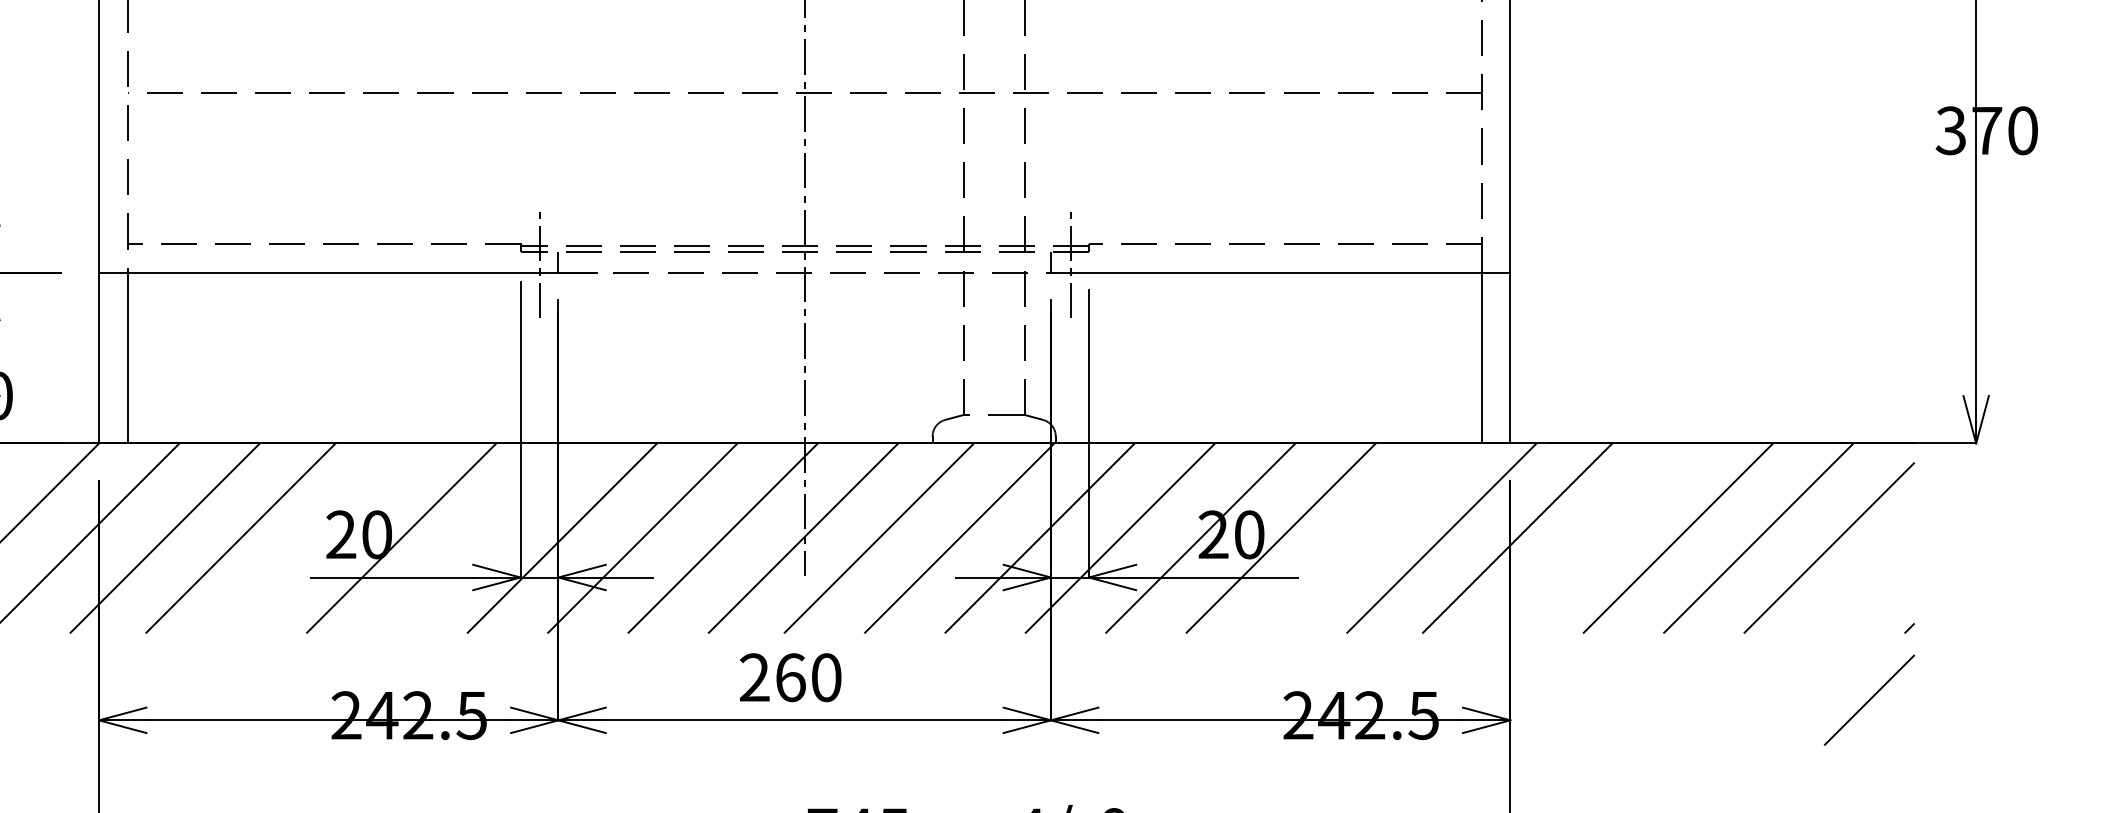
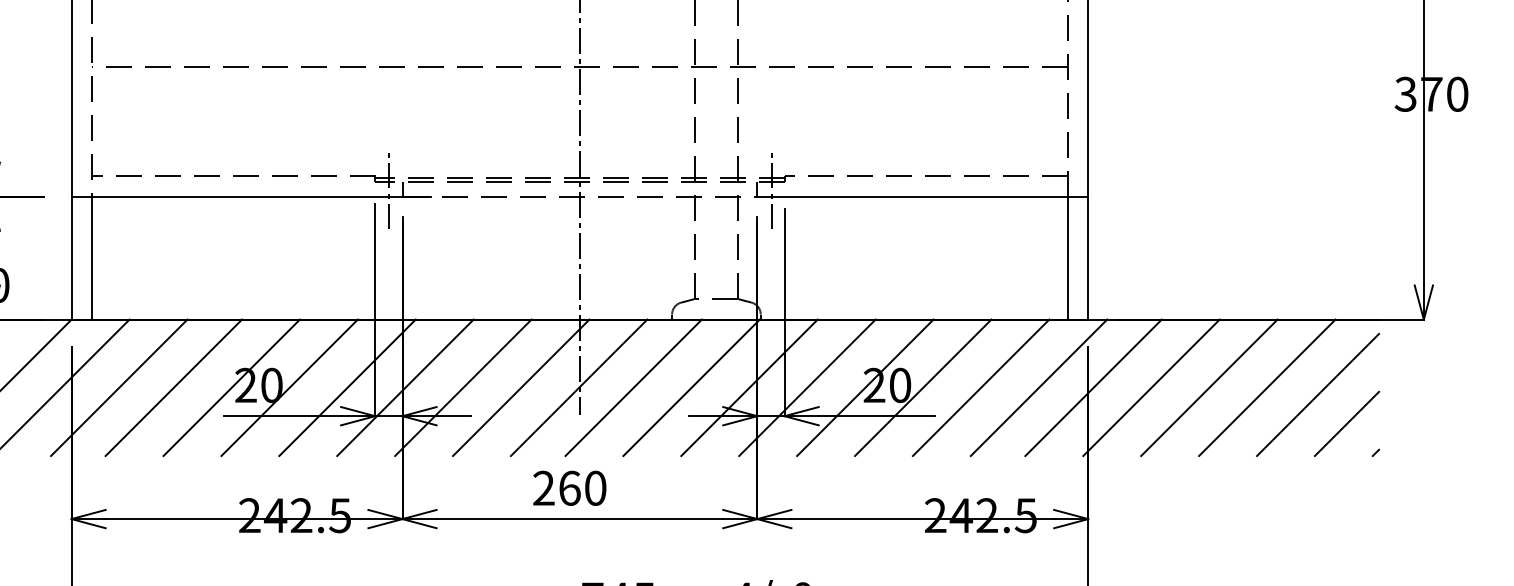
line: (321, 537) -> (231, 387), added
line: (481, 537) -> (347, 387), added
line: (1361, 537) -> (981, 387), added
line: (1597, 537) -> (1151, 387), added
line: (1868, 699) -> (1346, 423), moved

